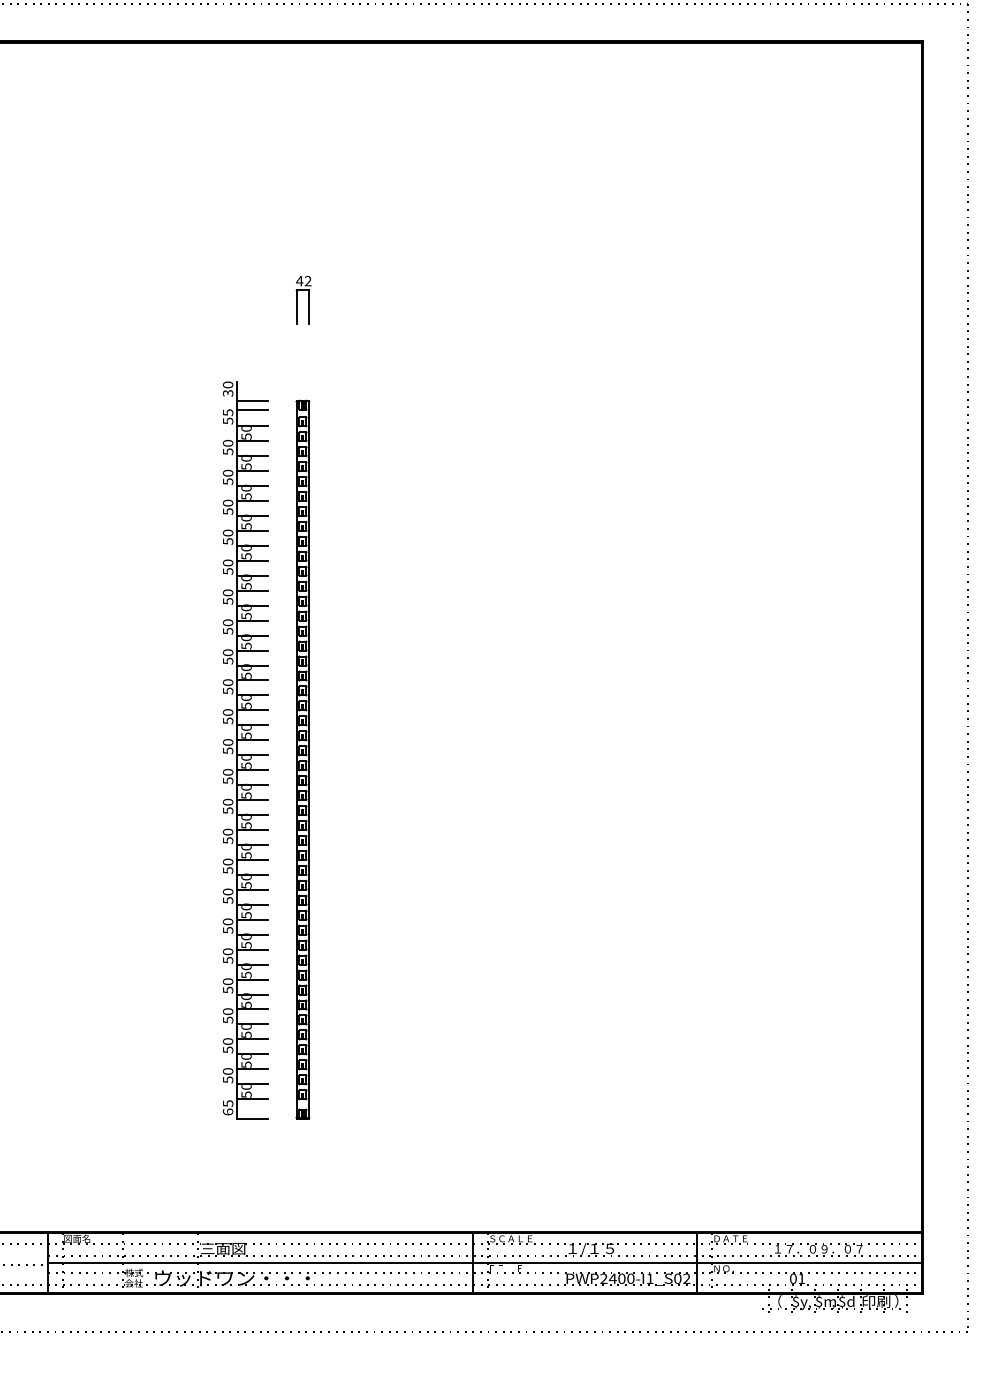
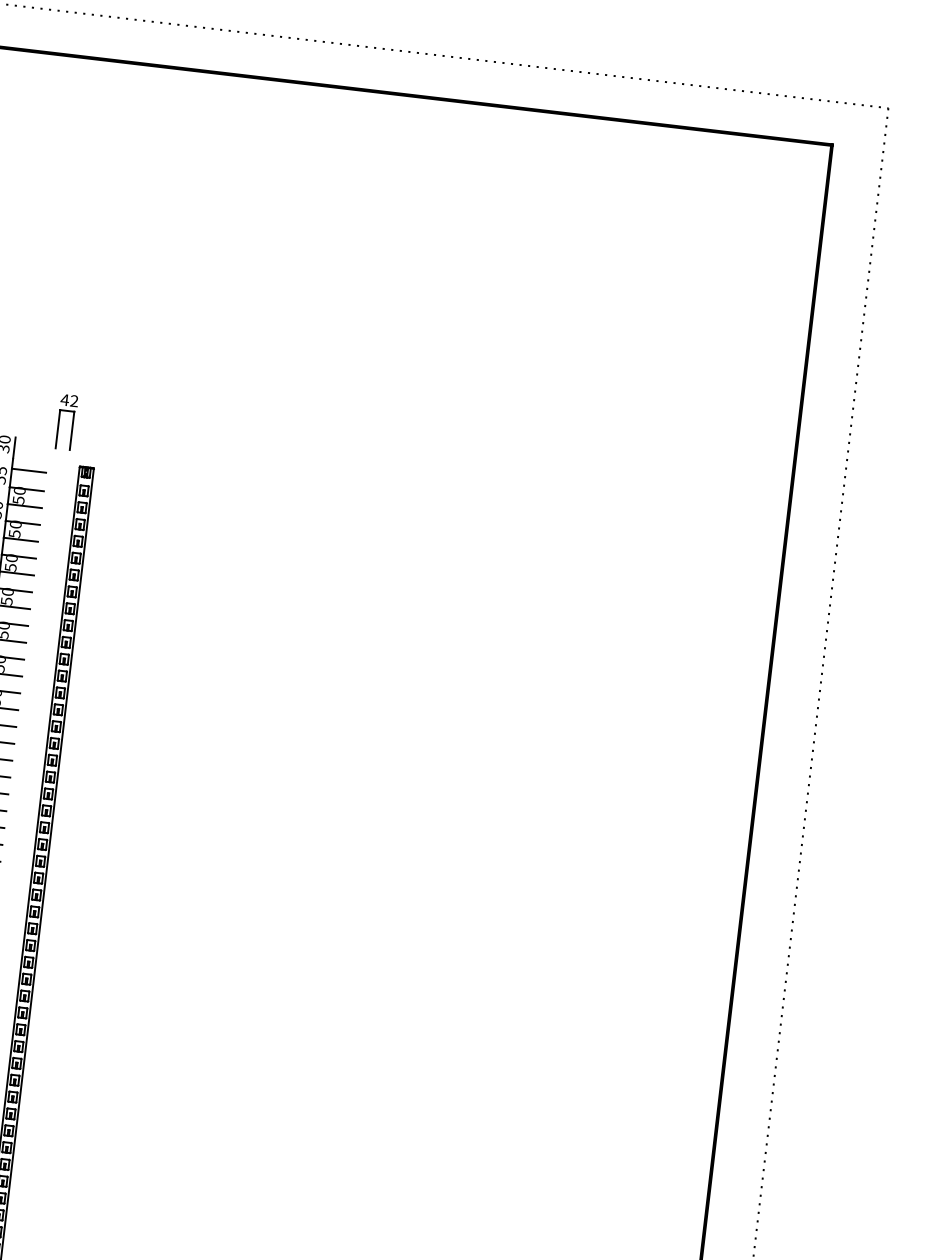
part: (303, 300) -> (66, 422), moved
line: (252, 400) -> (30, 460), removed

